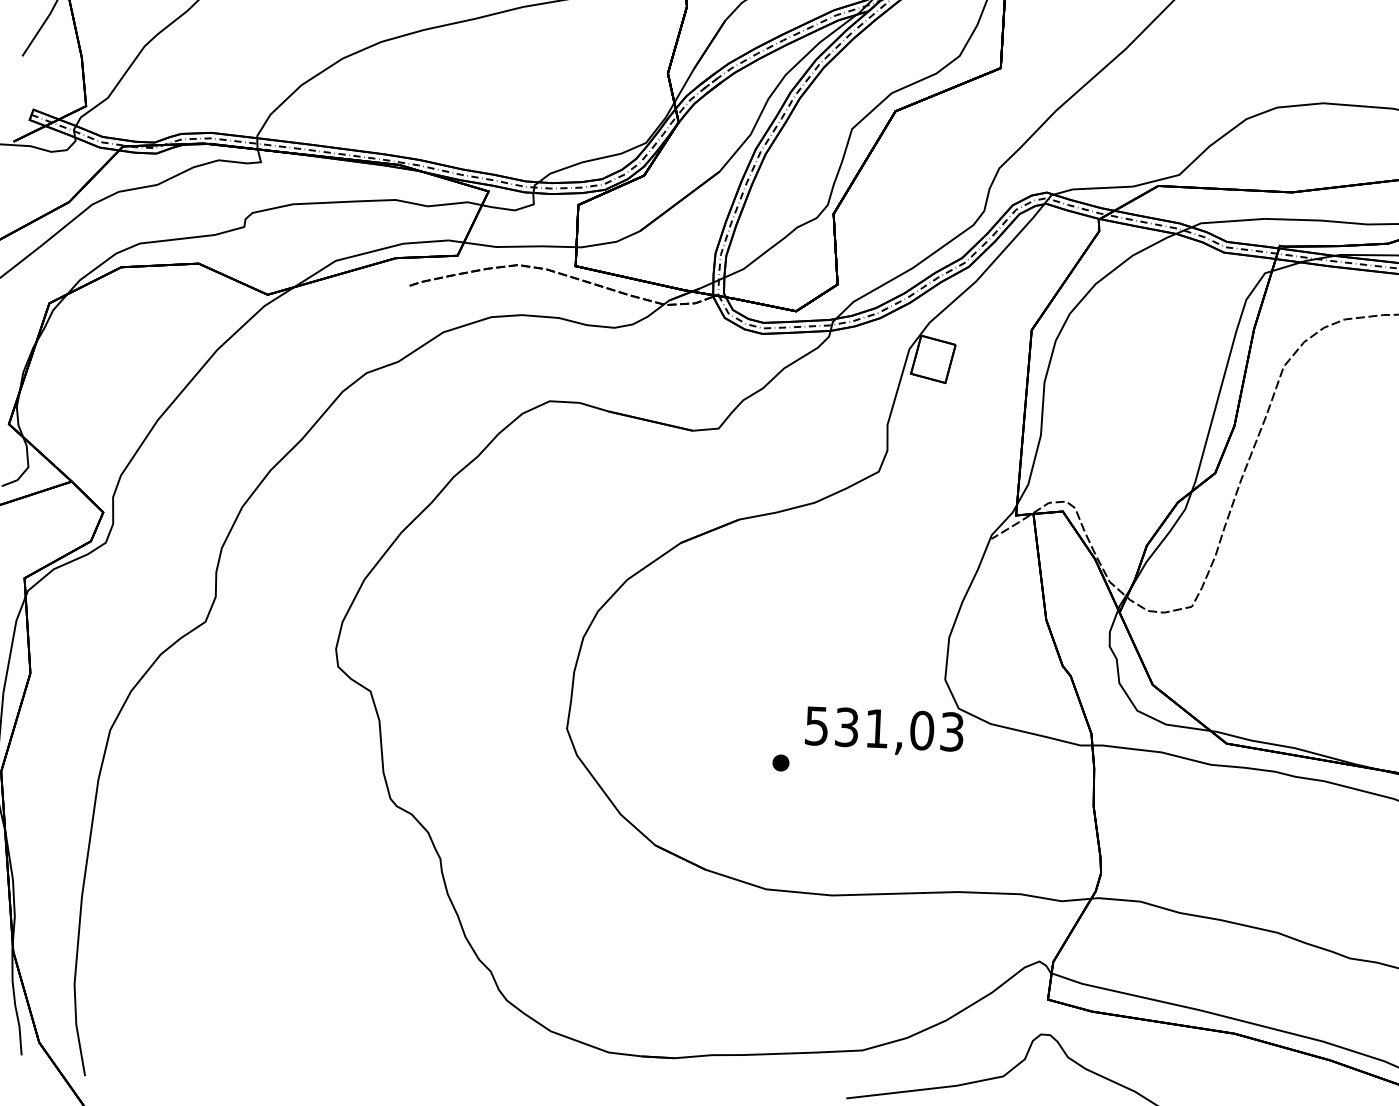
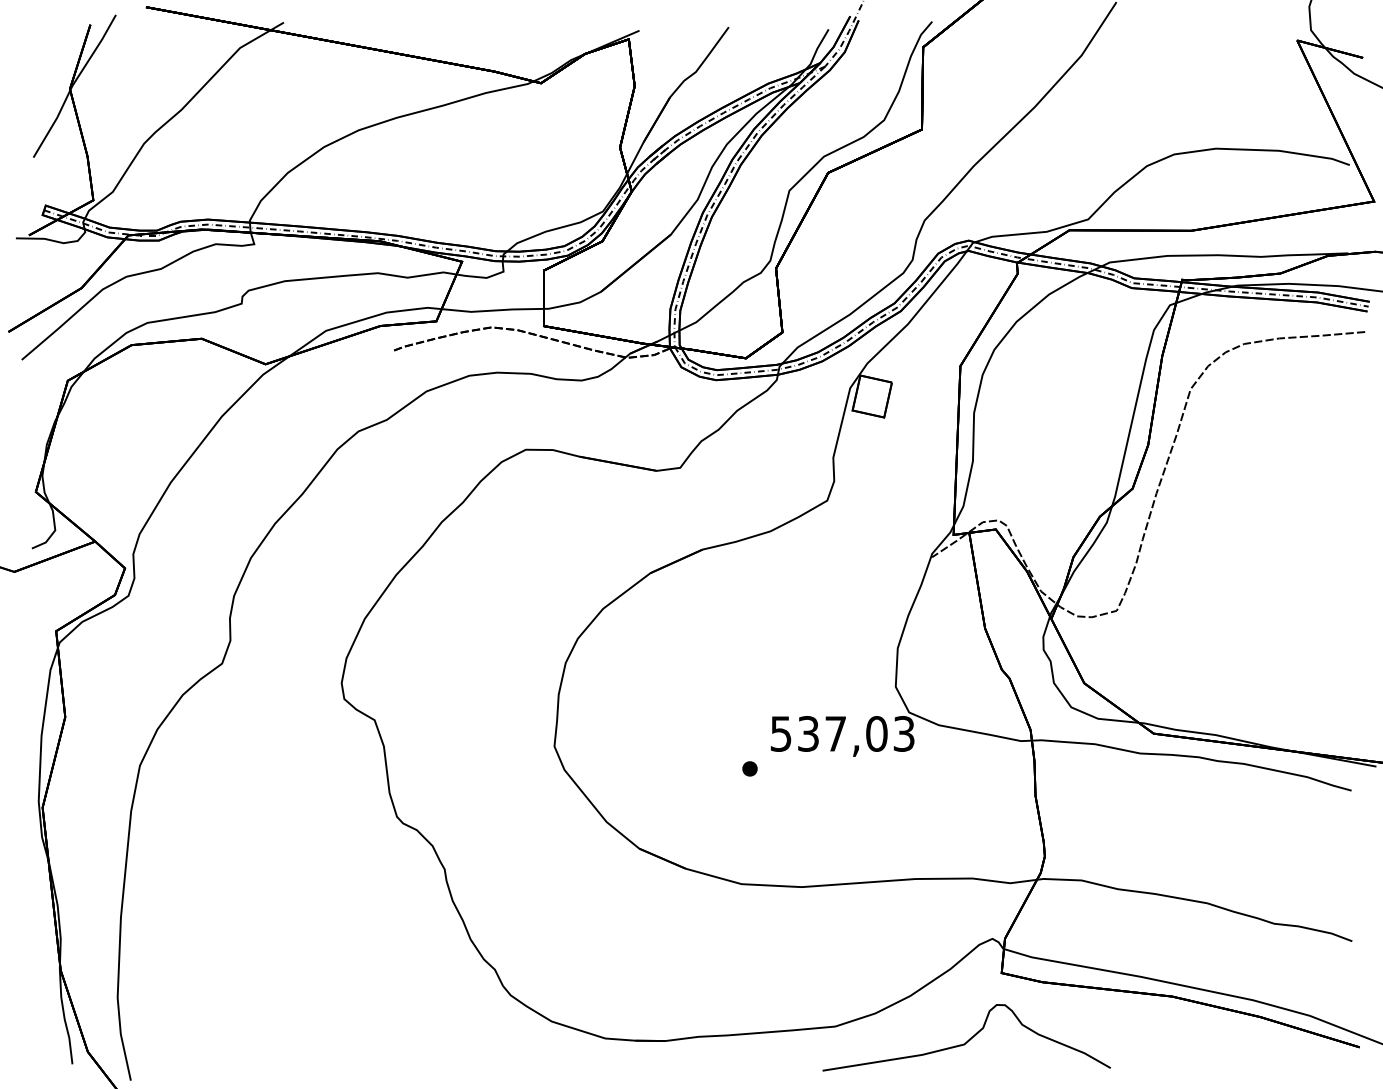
text: (876, 728) -> (835, 733), 531,03 -> 537,03

